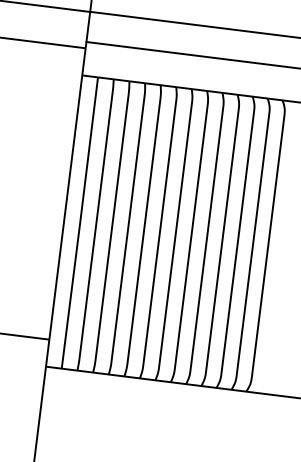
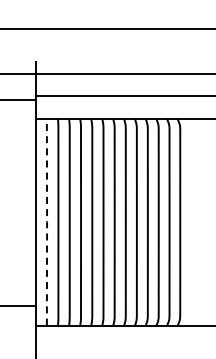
line: (80, 223) -> (47, 222), solid -> dashed

